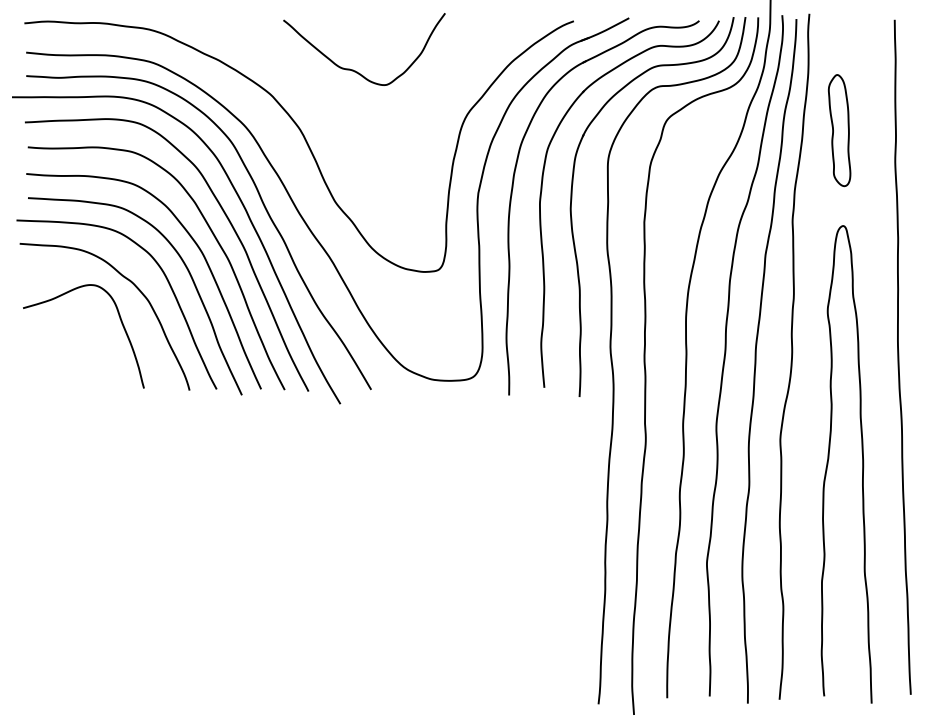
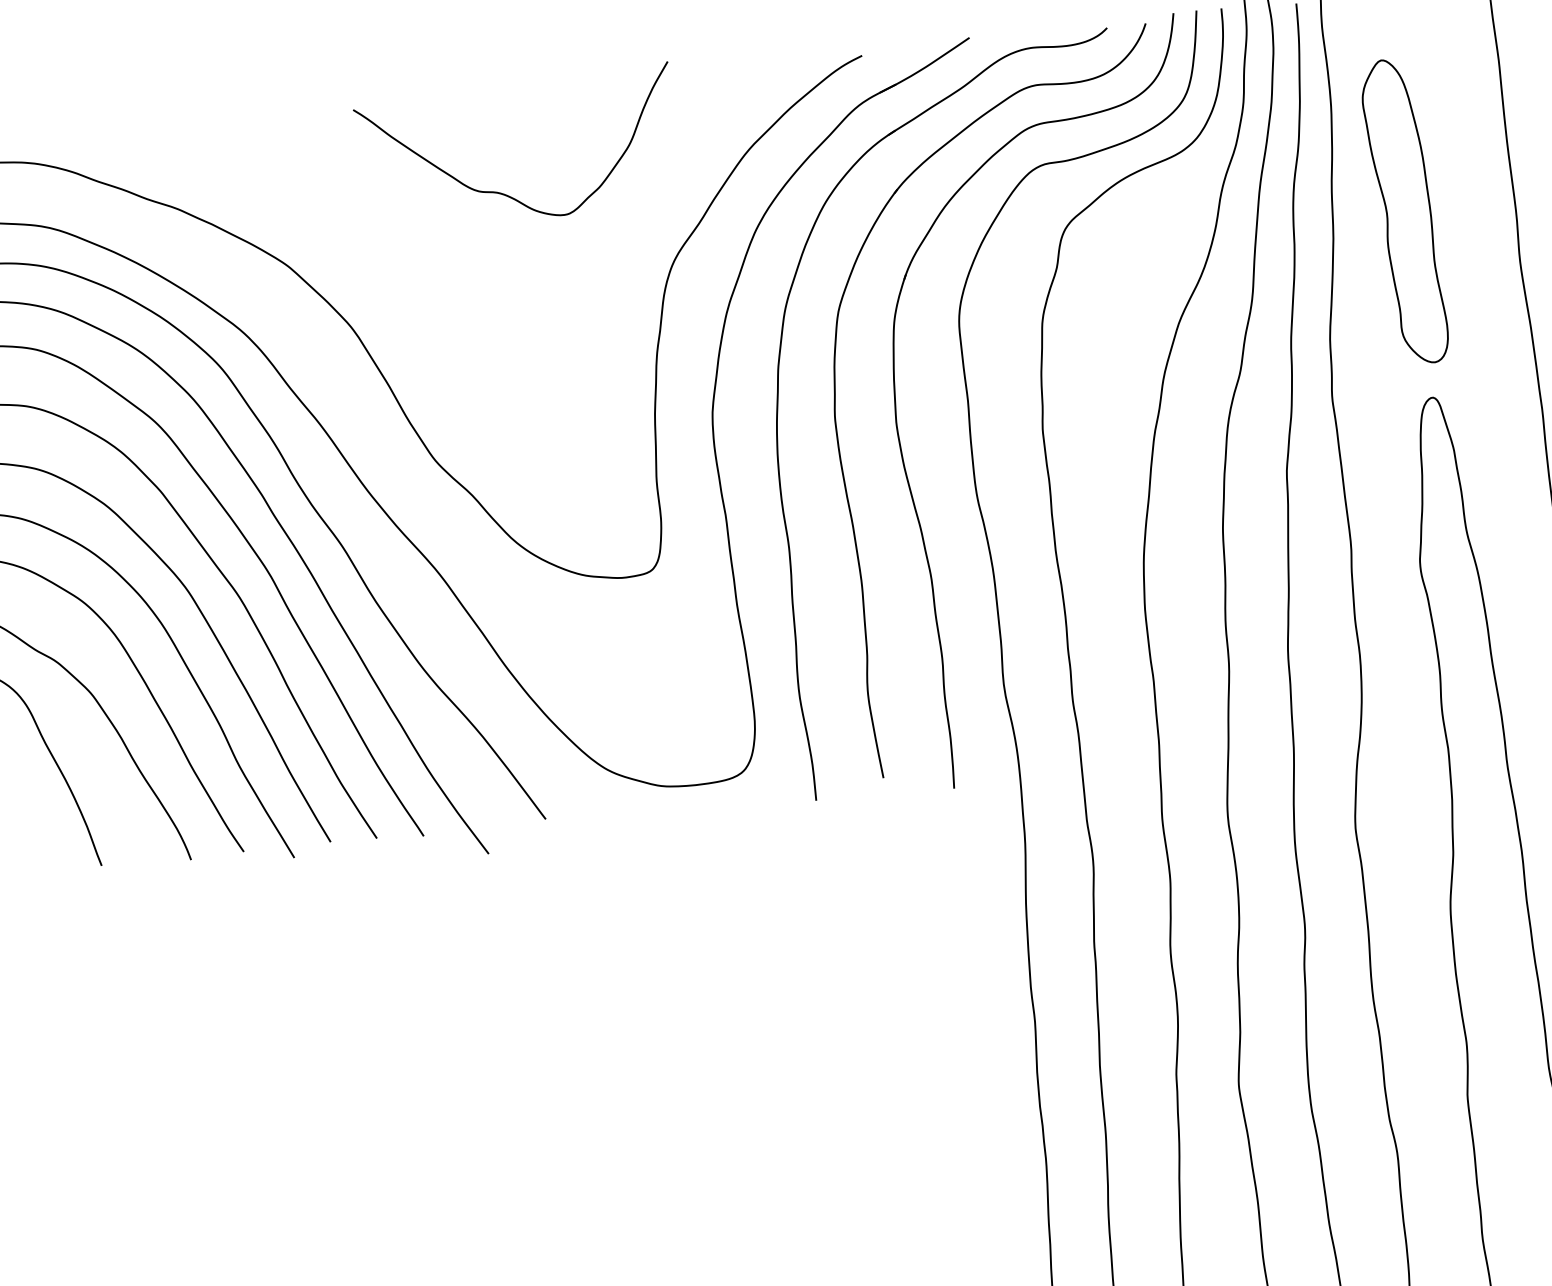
curve: (353, 69) -> (500, 191), moved
part: (839, 130) -> (1404, 211), size x1.4

